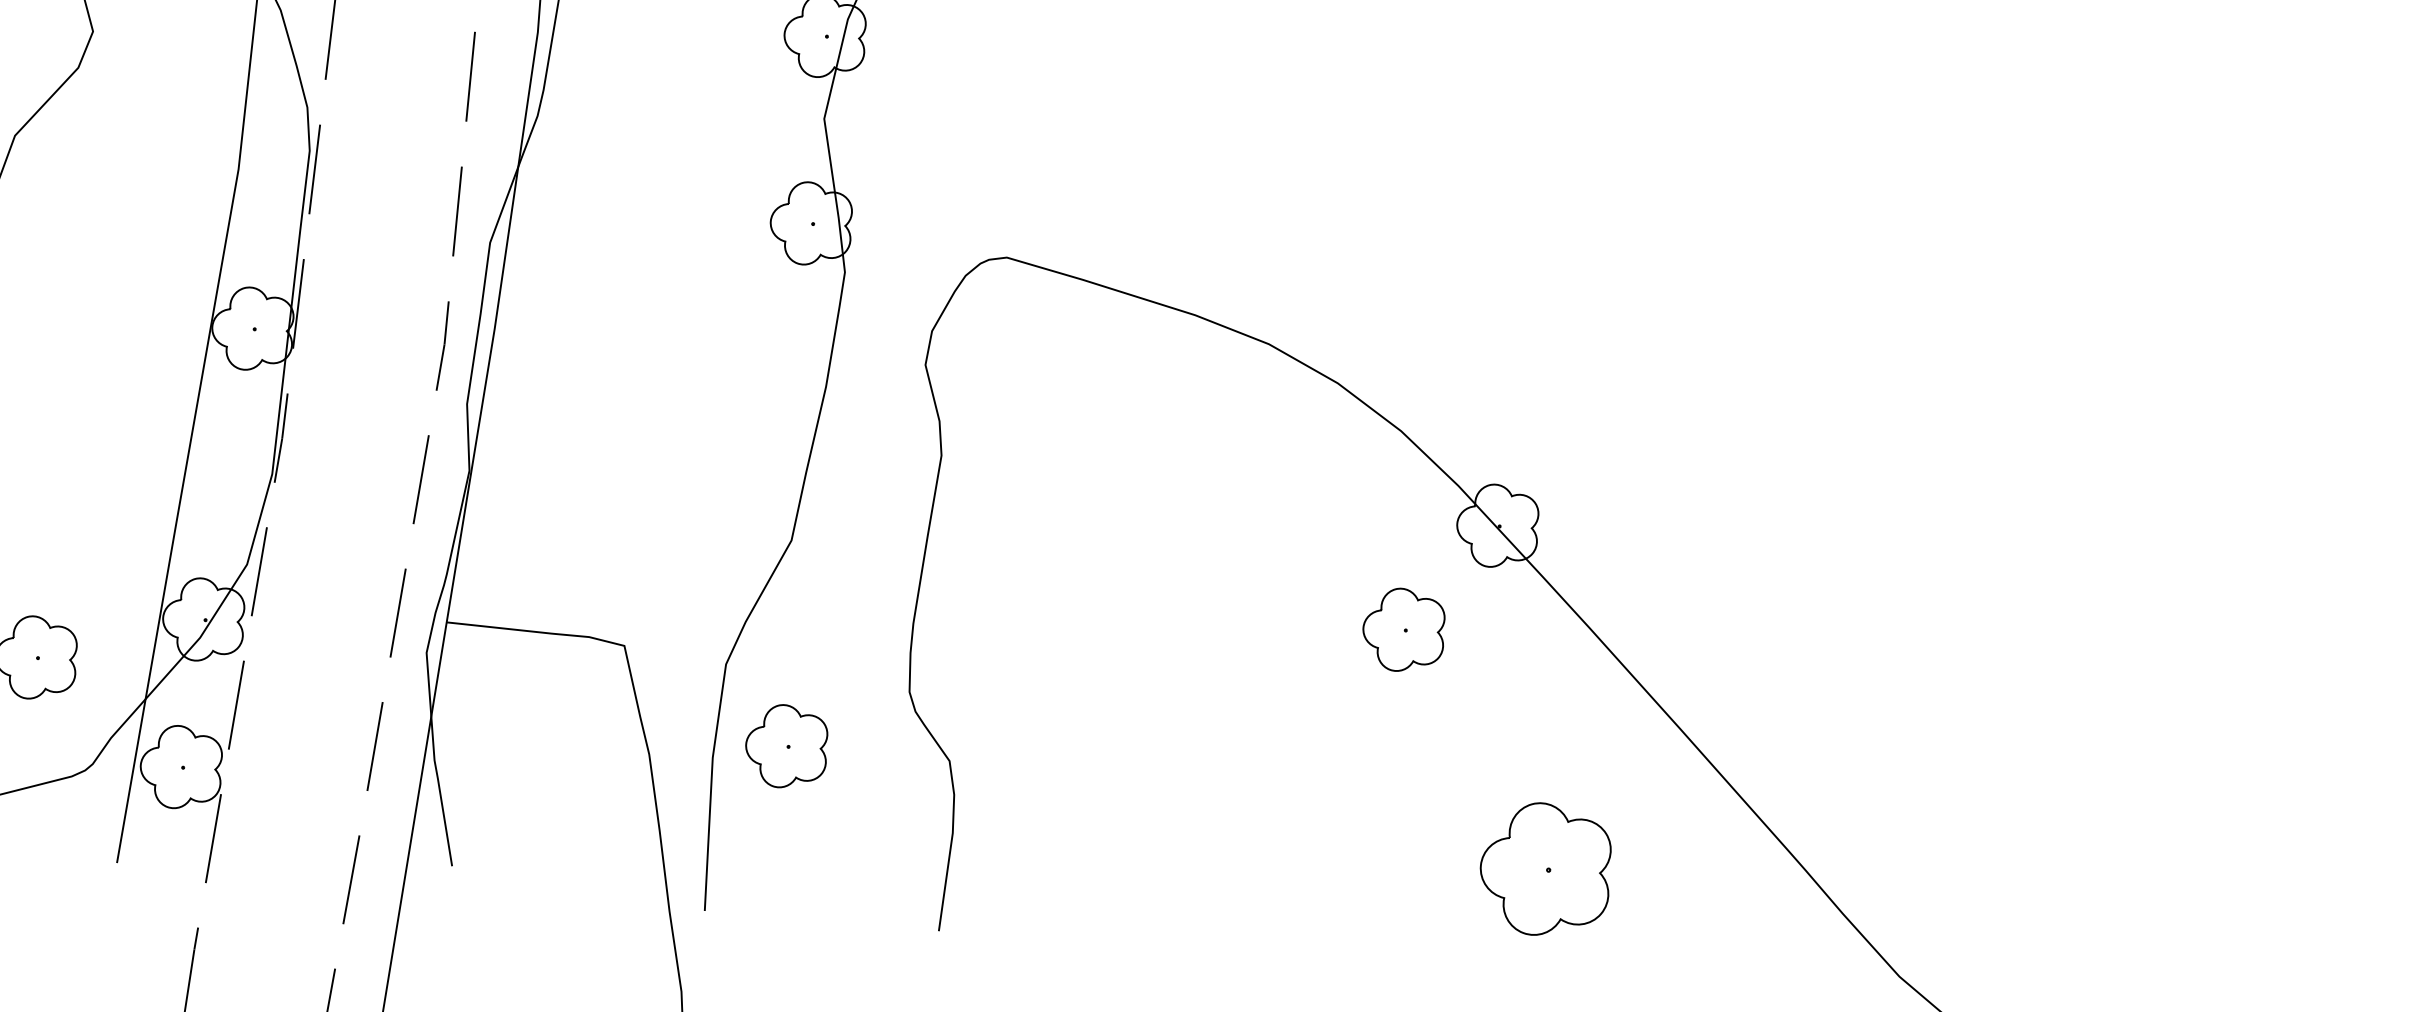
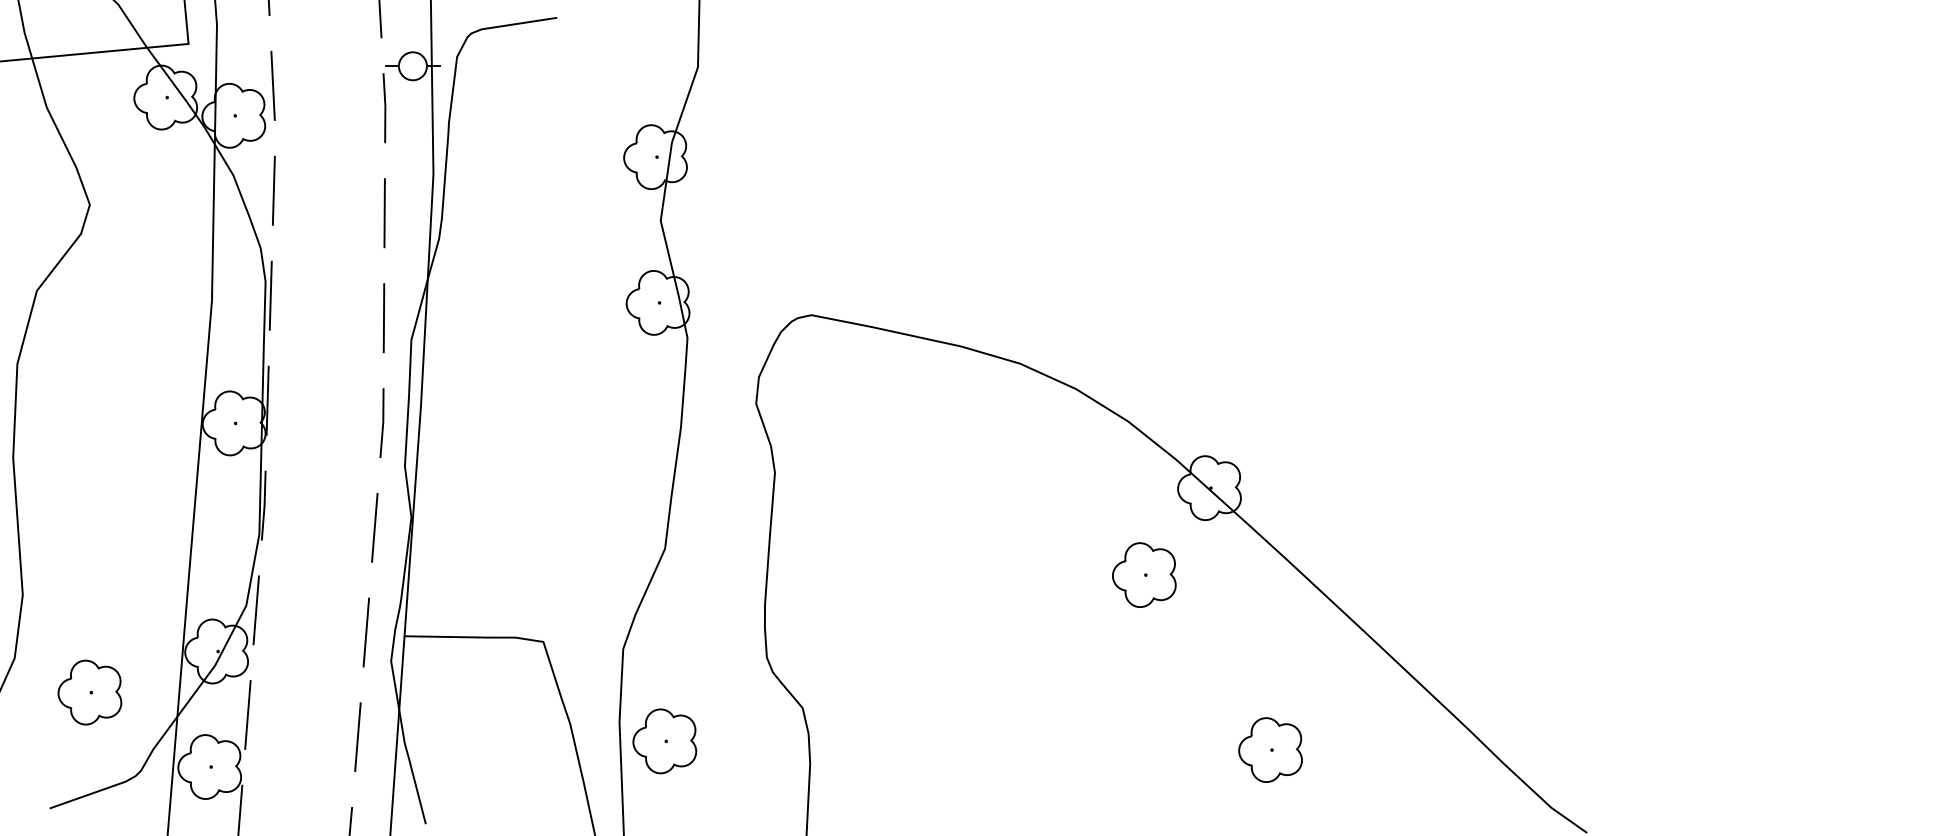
part: (786, 746) -> (664, 741), moved
part: (1545, 868) -> (1270, 749), size x0.62

